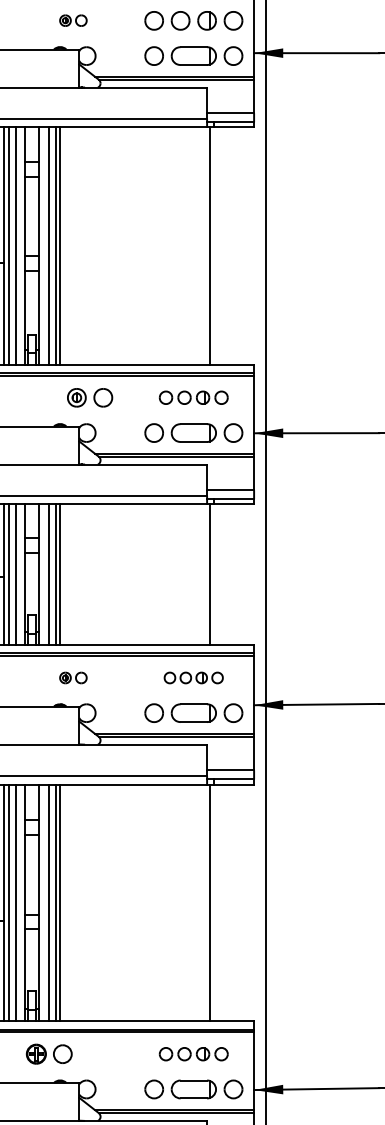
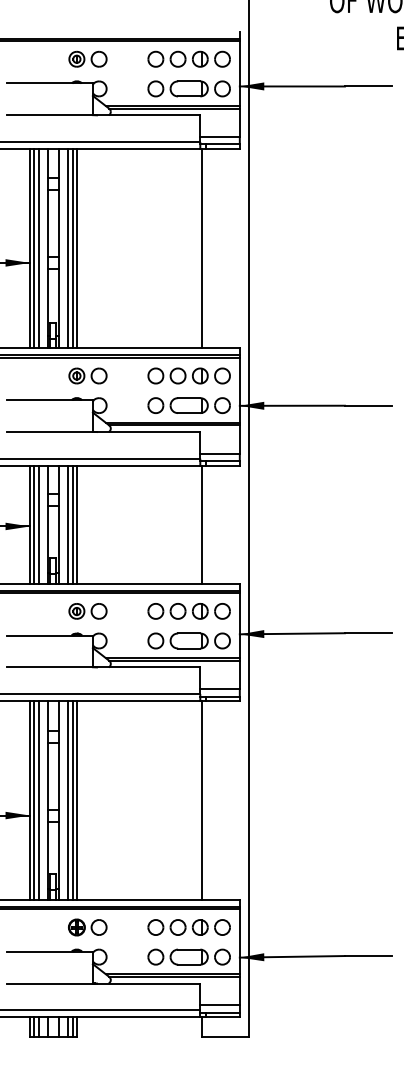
part: (72, 19) -> (87, 58), size x1.67
part: (89, 397) -> (87, 375), moved
part: (193, 397) -> (188, 375), size x1.43
part: (72, 678) -> (87, 611), size x1.67
part: (193, 678) -> (188, 611), size x1.67
part: (49, 1054) -> (87, 927), moved
part: (193, 1054) -> (188, 927), size x1.43

